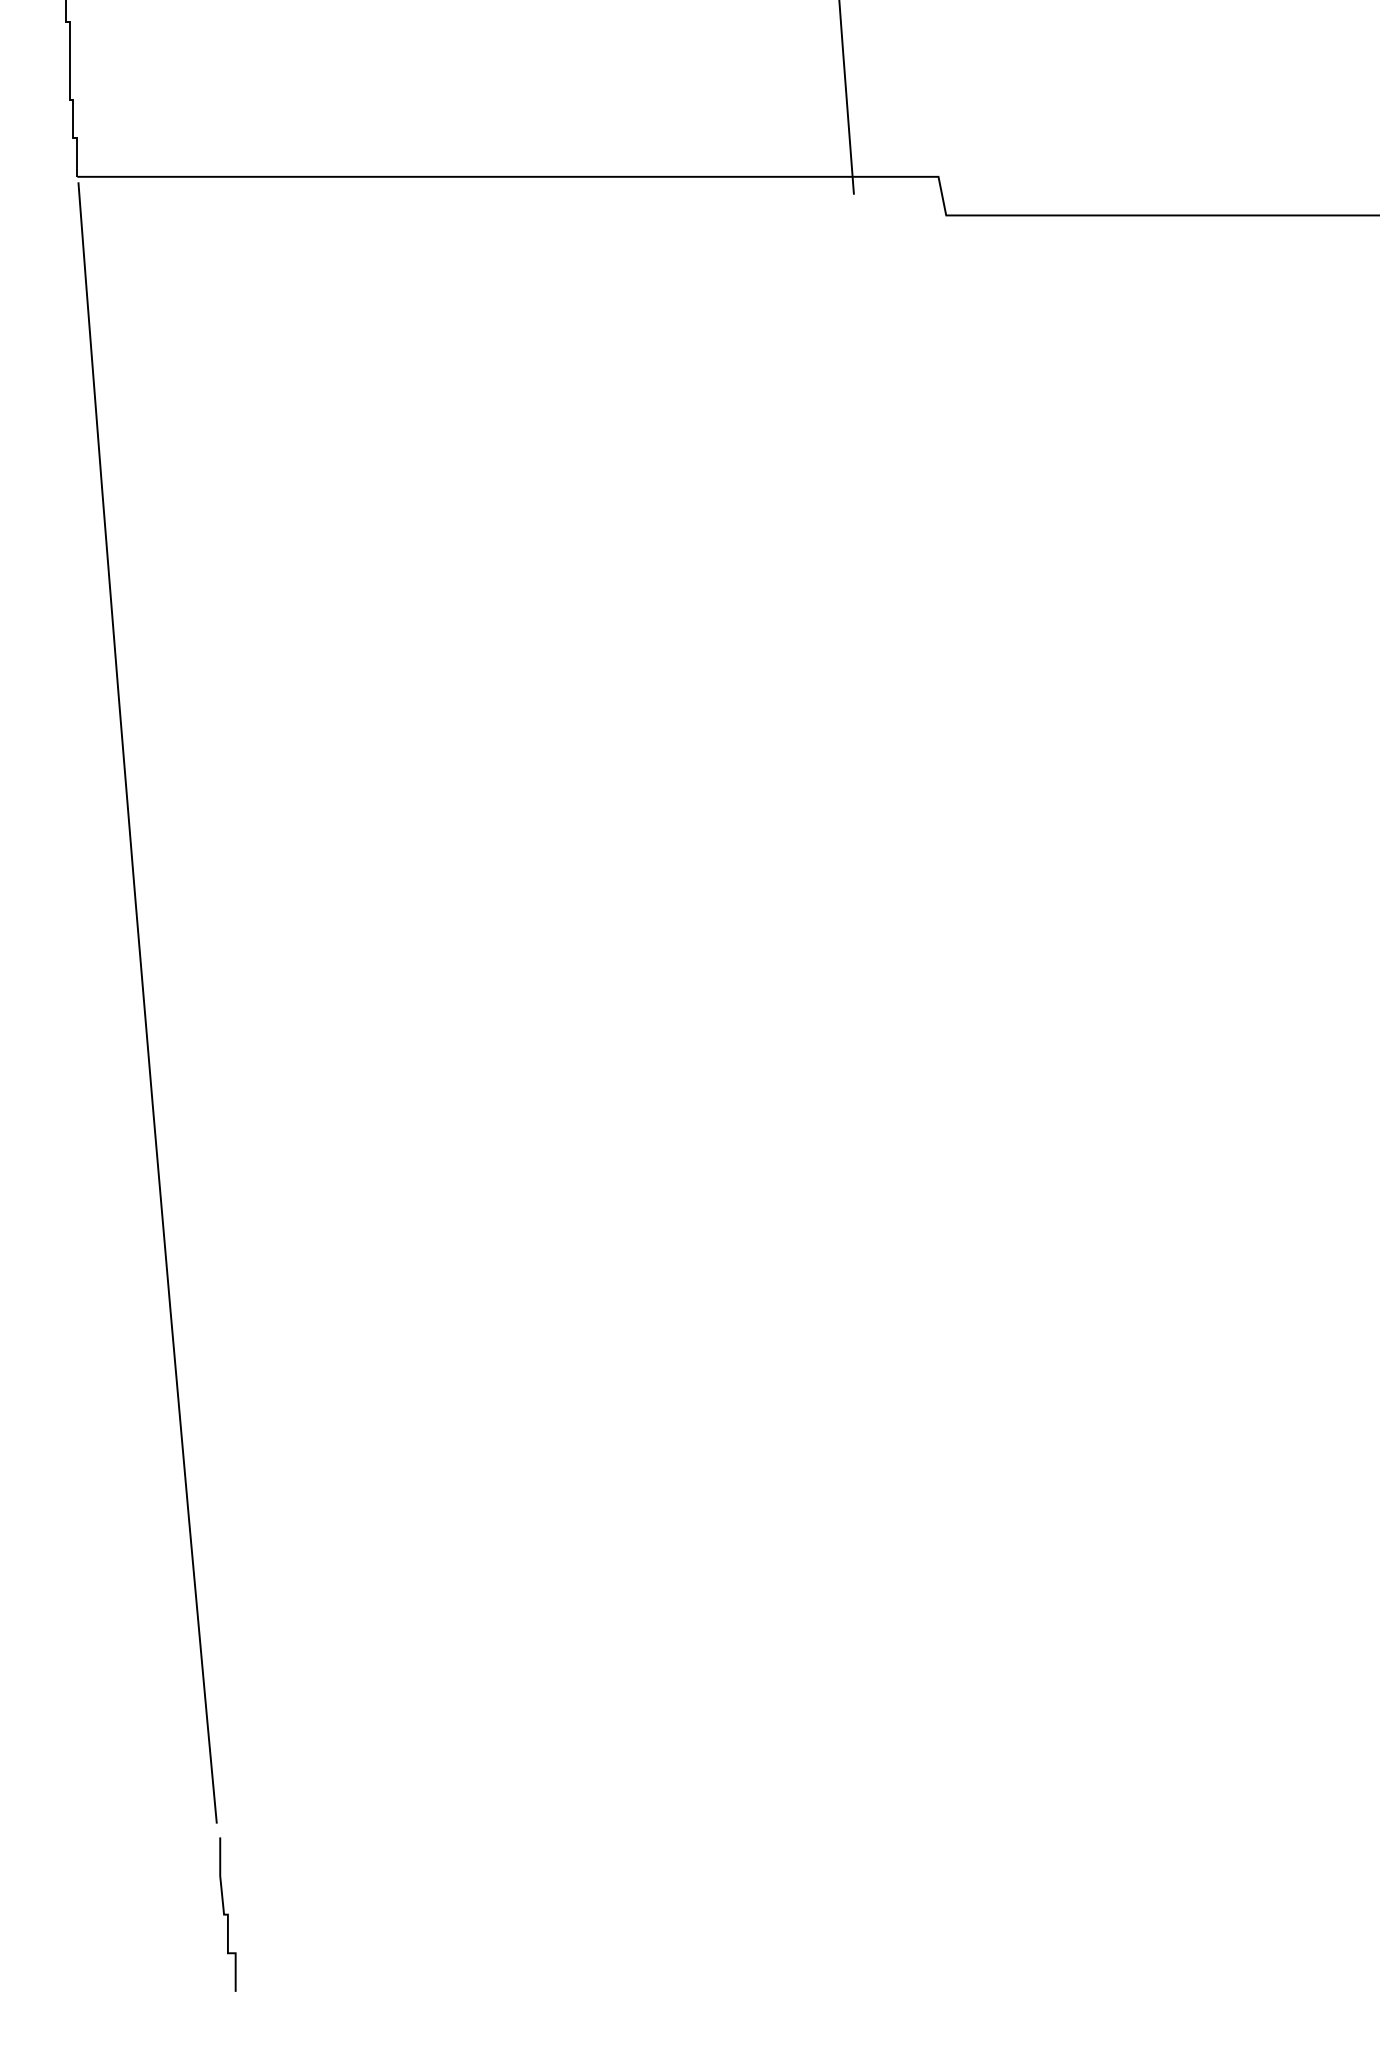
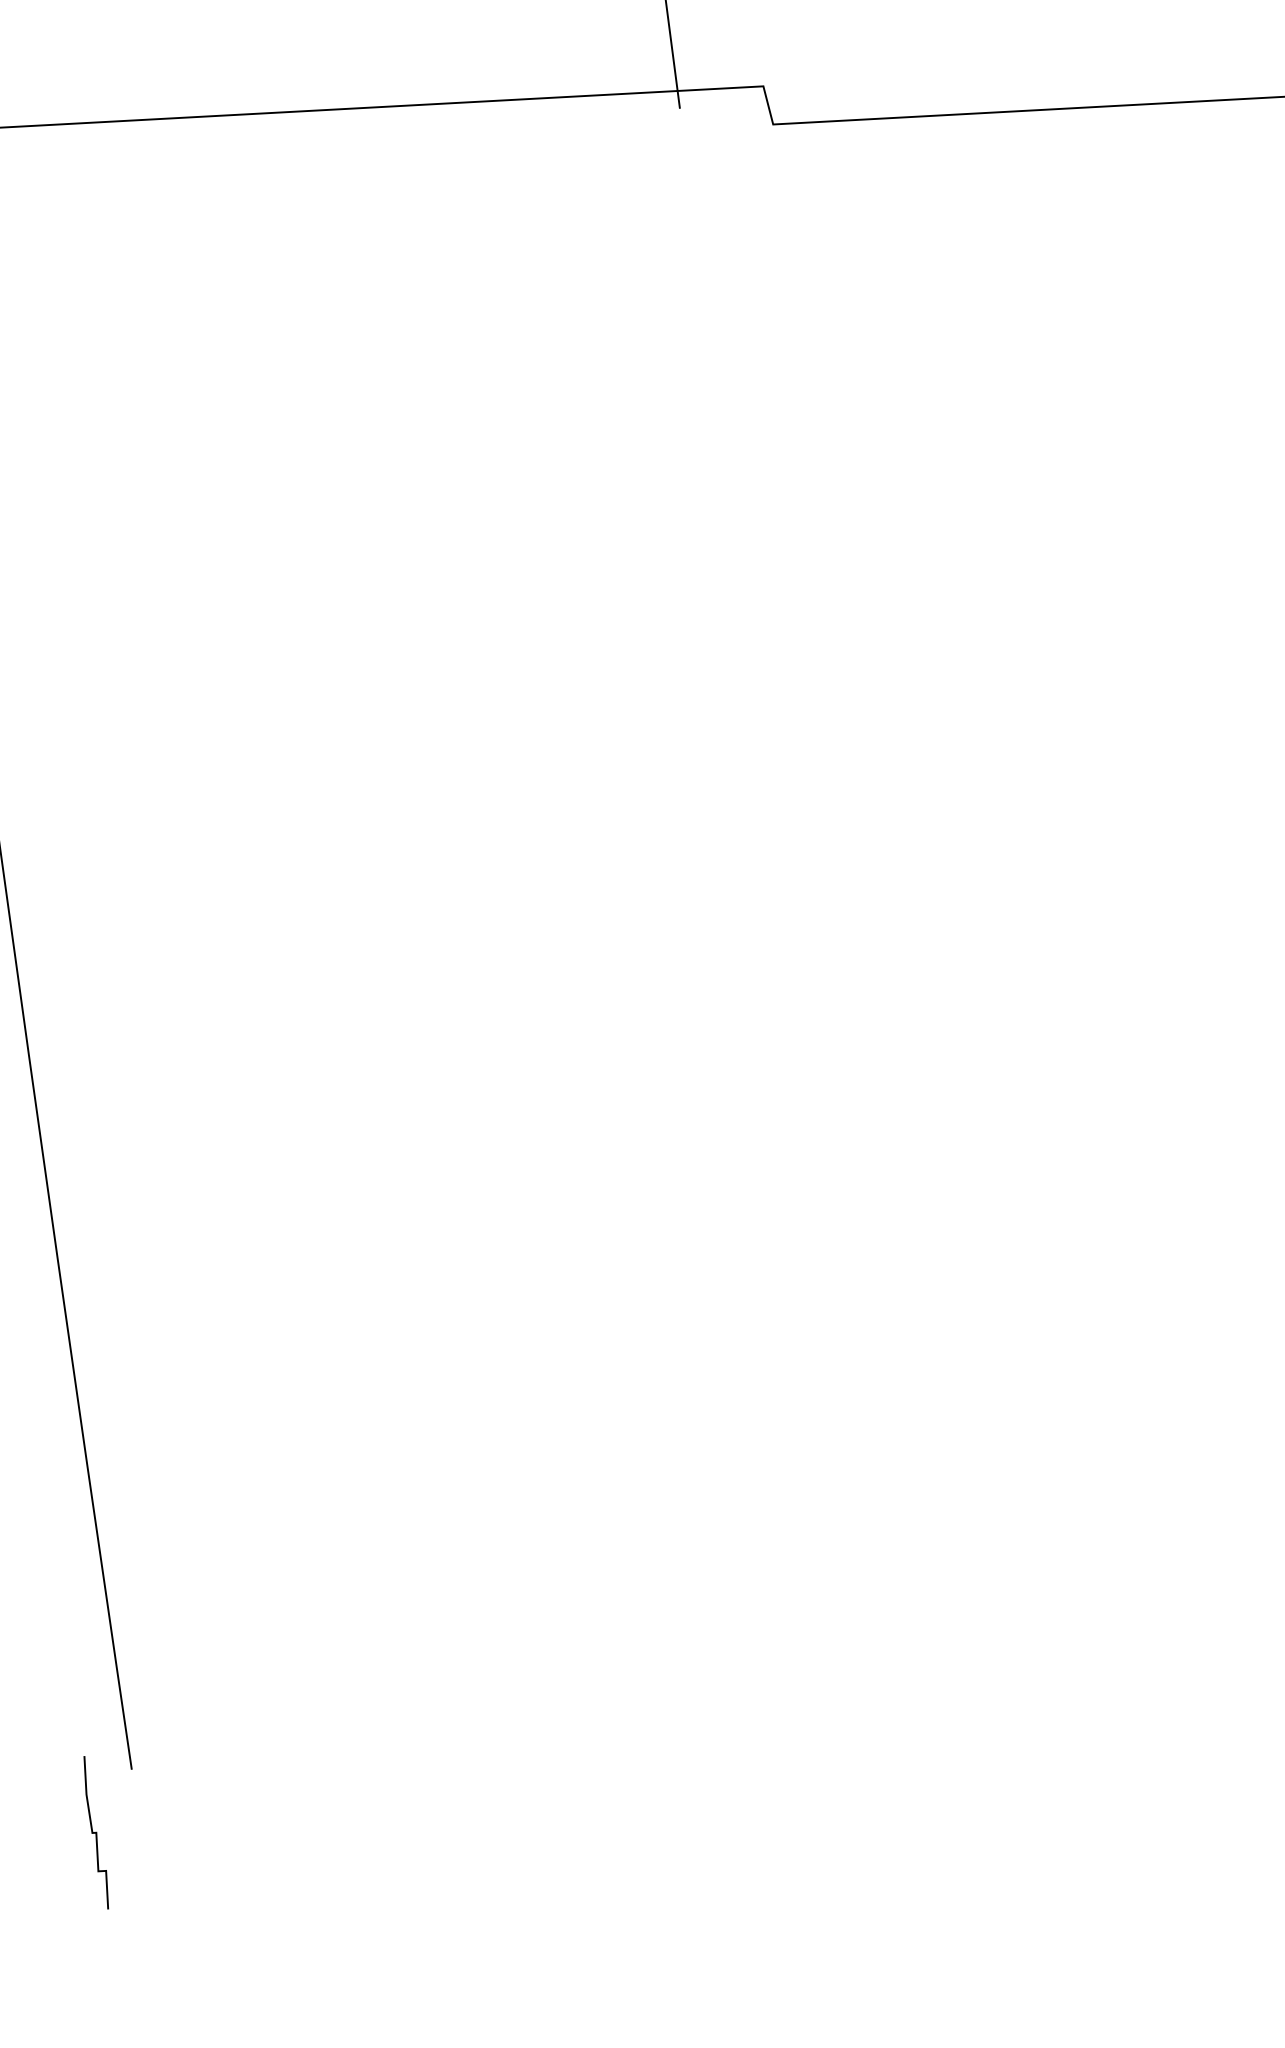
curve: (227, 1914) -> (95, 1832), moved

